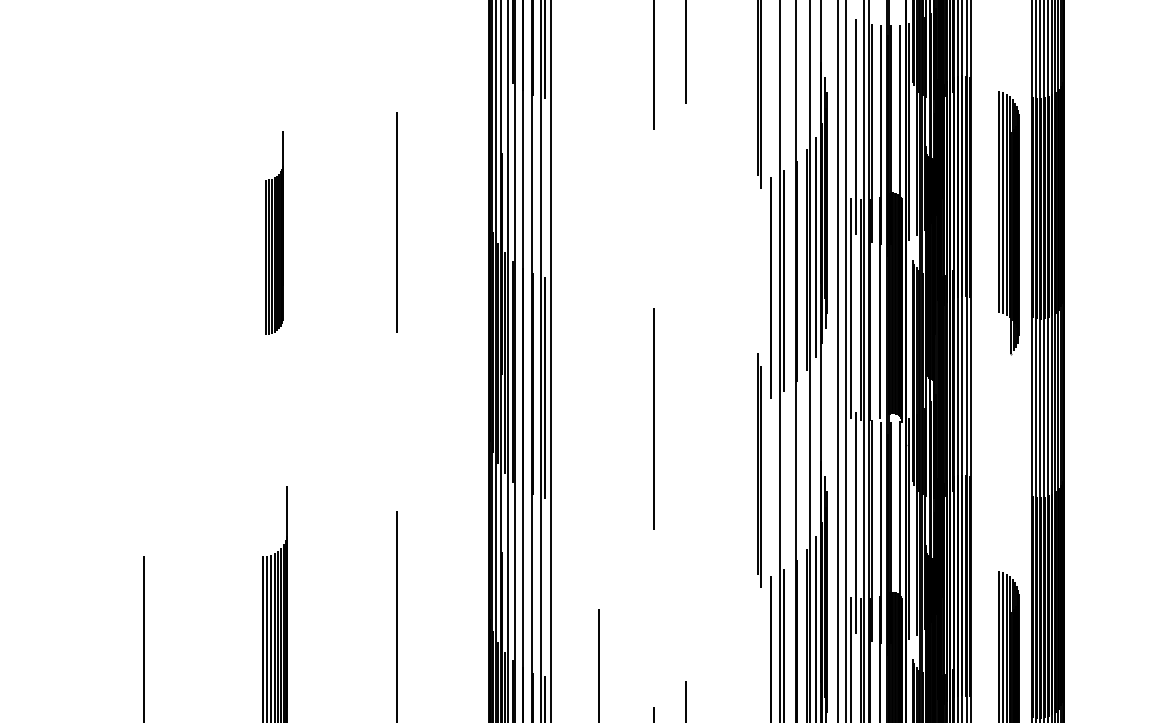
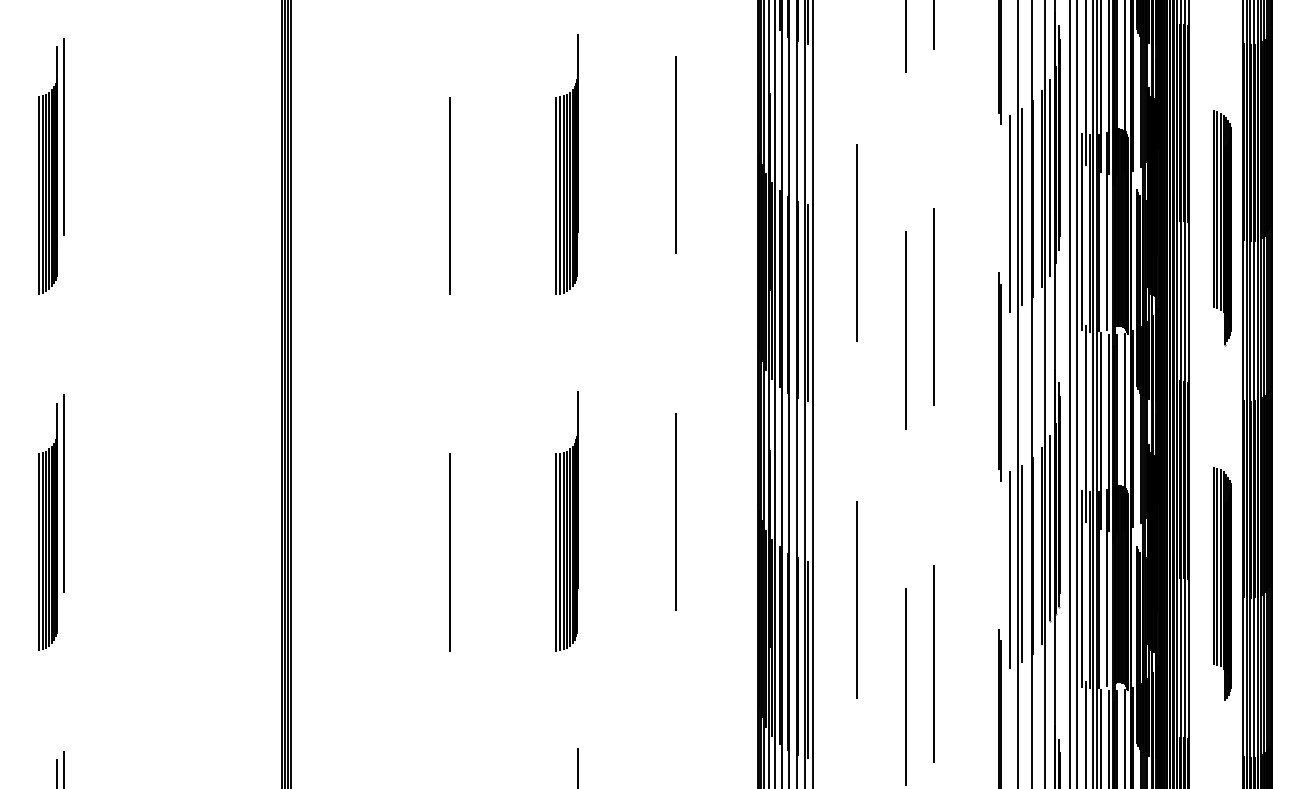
part: (1008, 223) -> (1222, 228), moved
part: (274, 232) -> (566, 164), size x1.43
line: (143, 267) -> (449, 195), added
line: (599, 321) -> (856, 243), added
line: (686, 392) -> (934, 307), added

